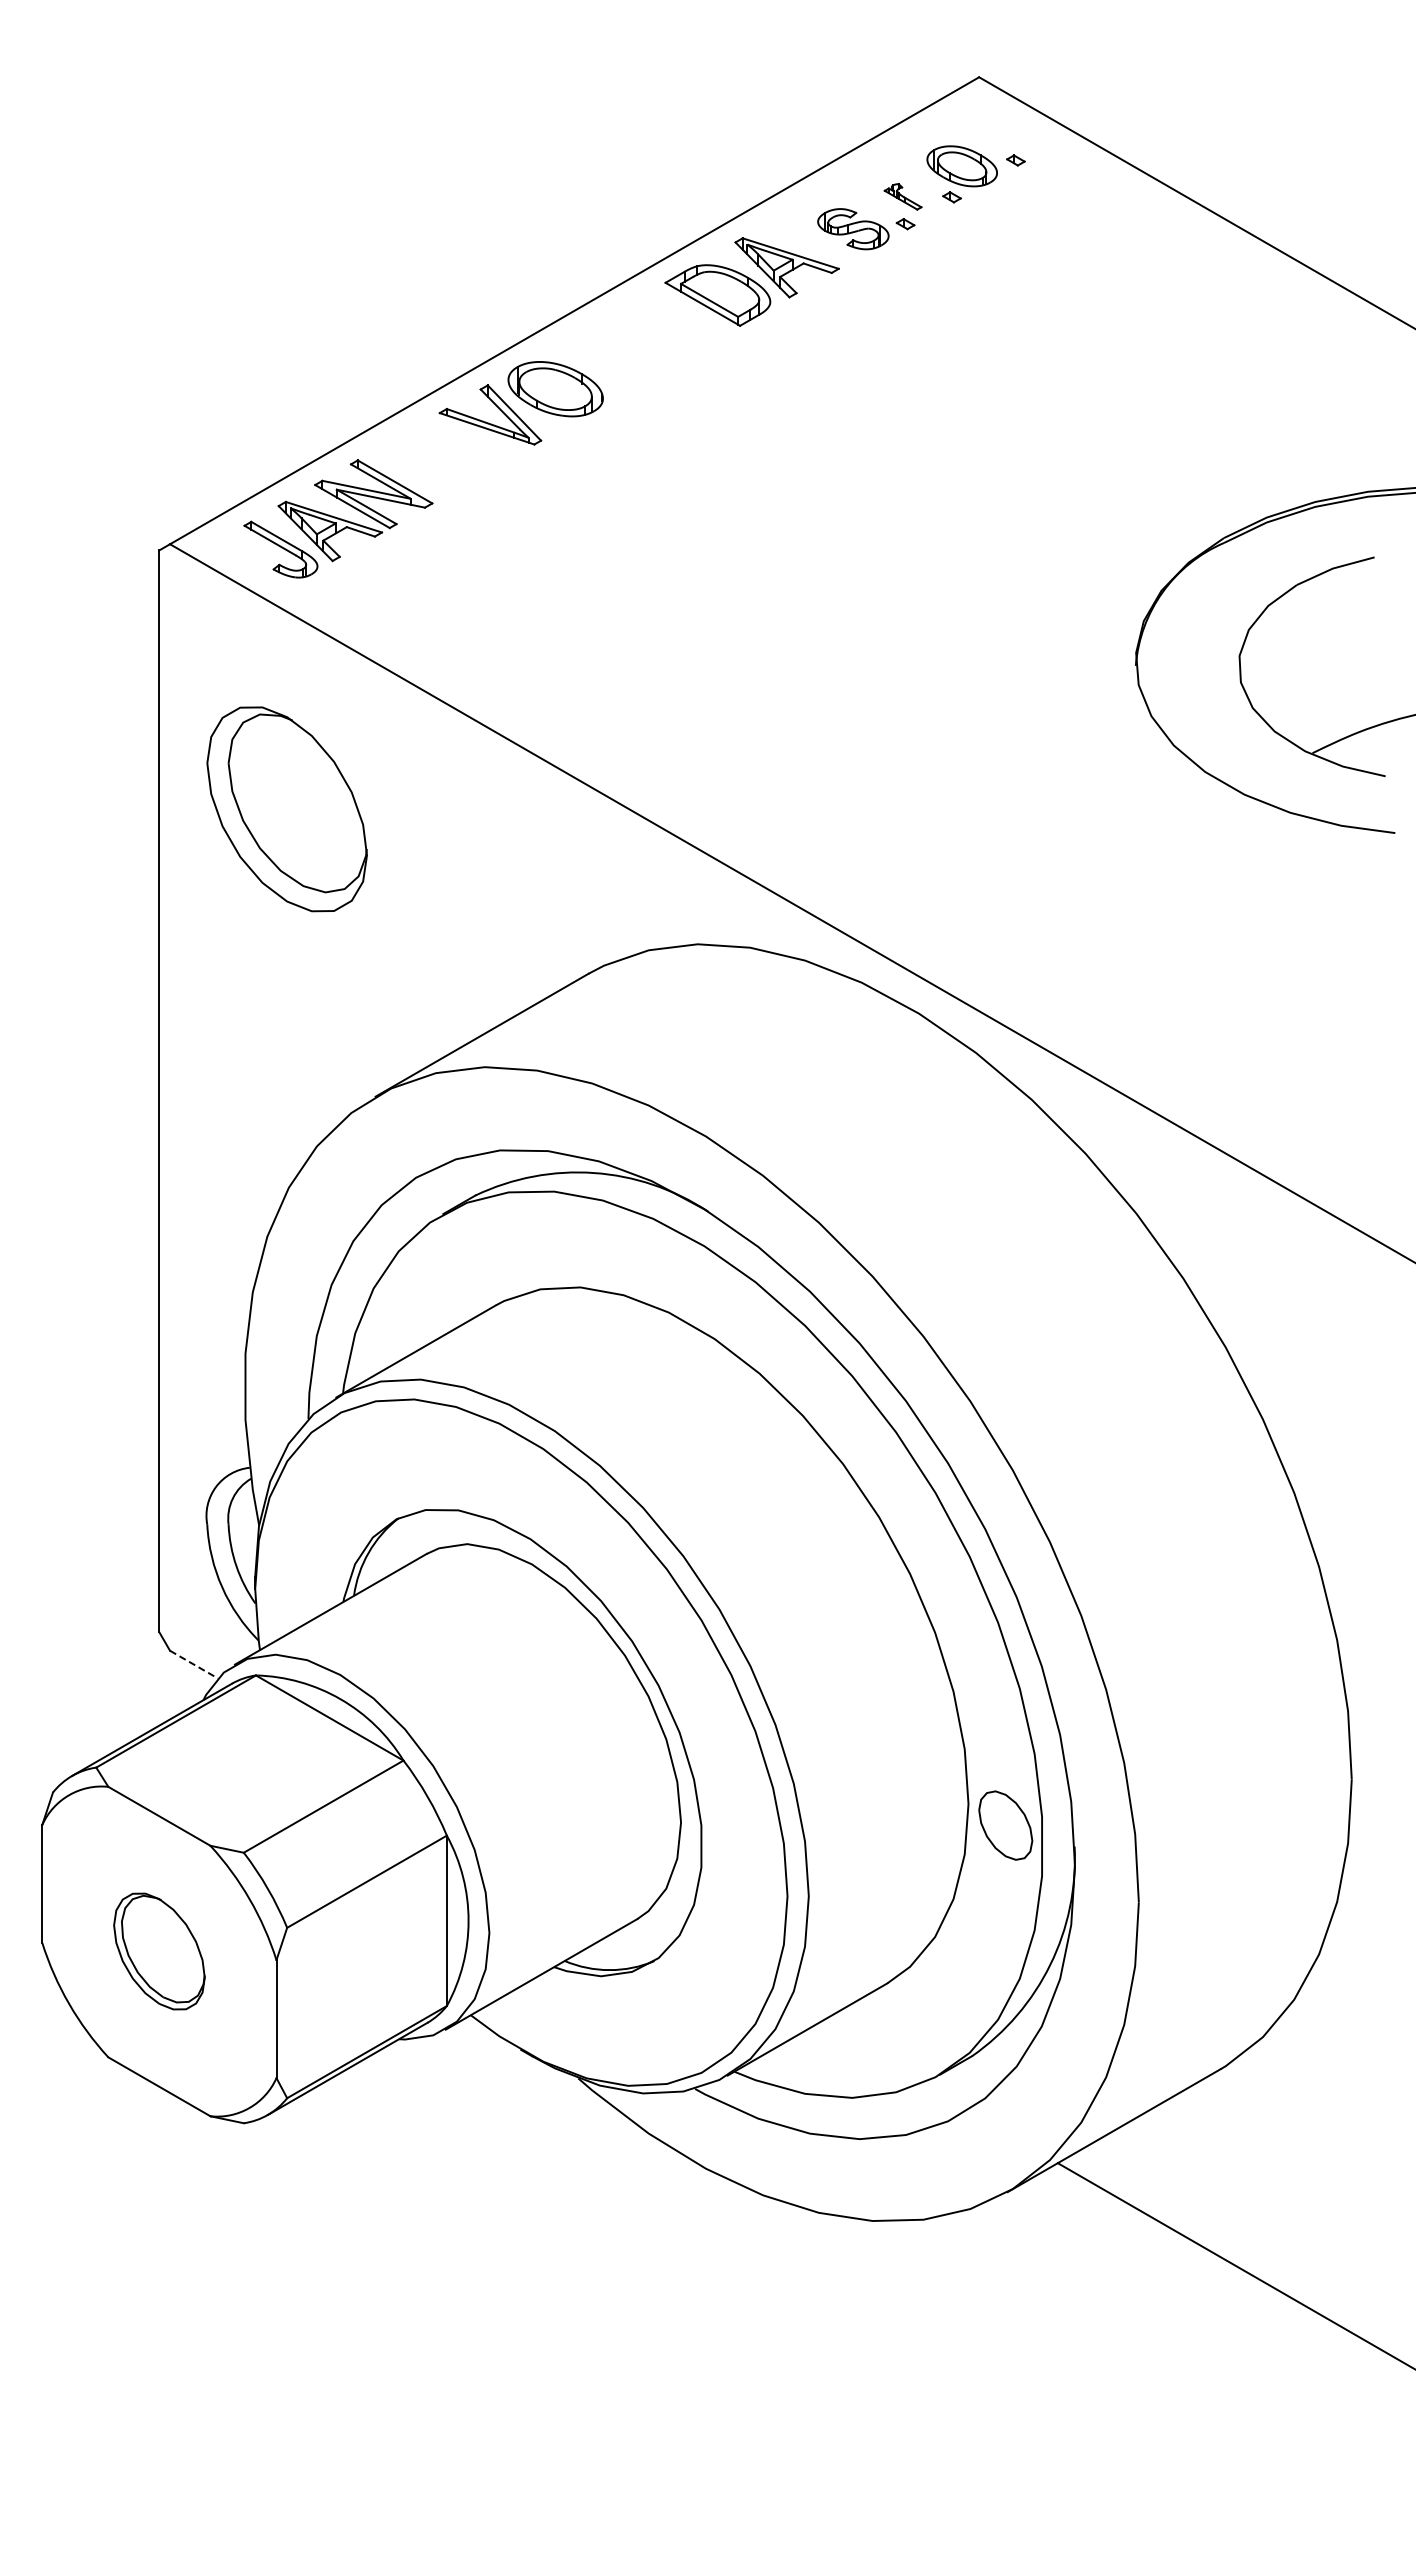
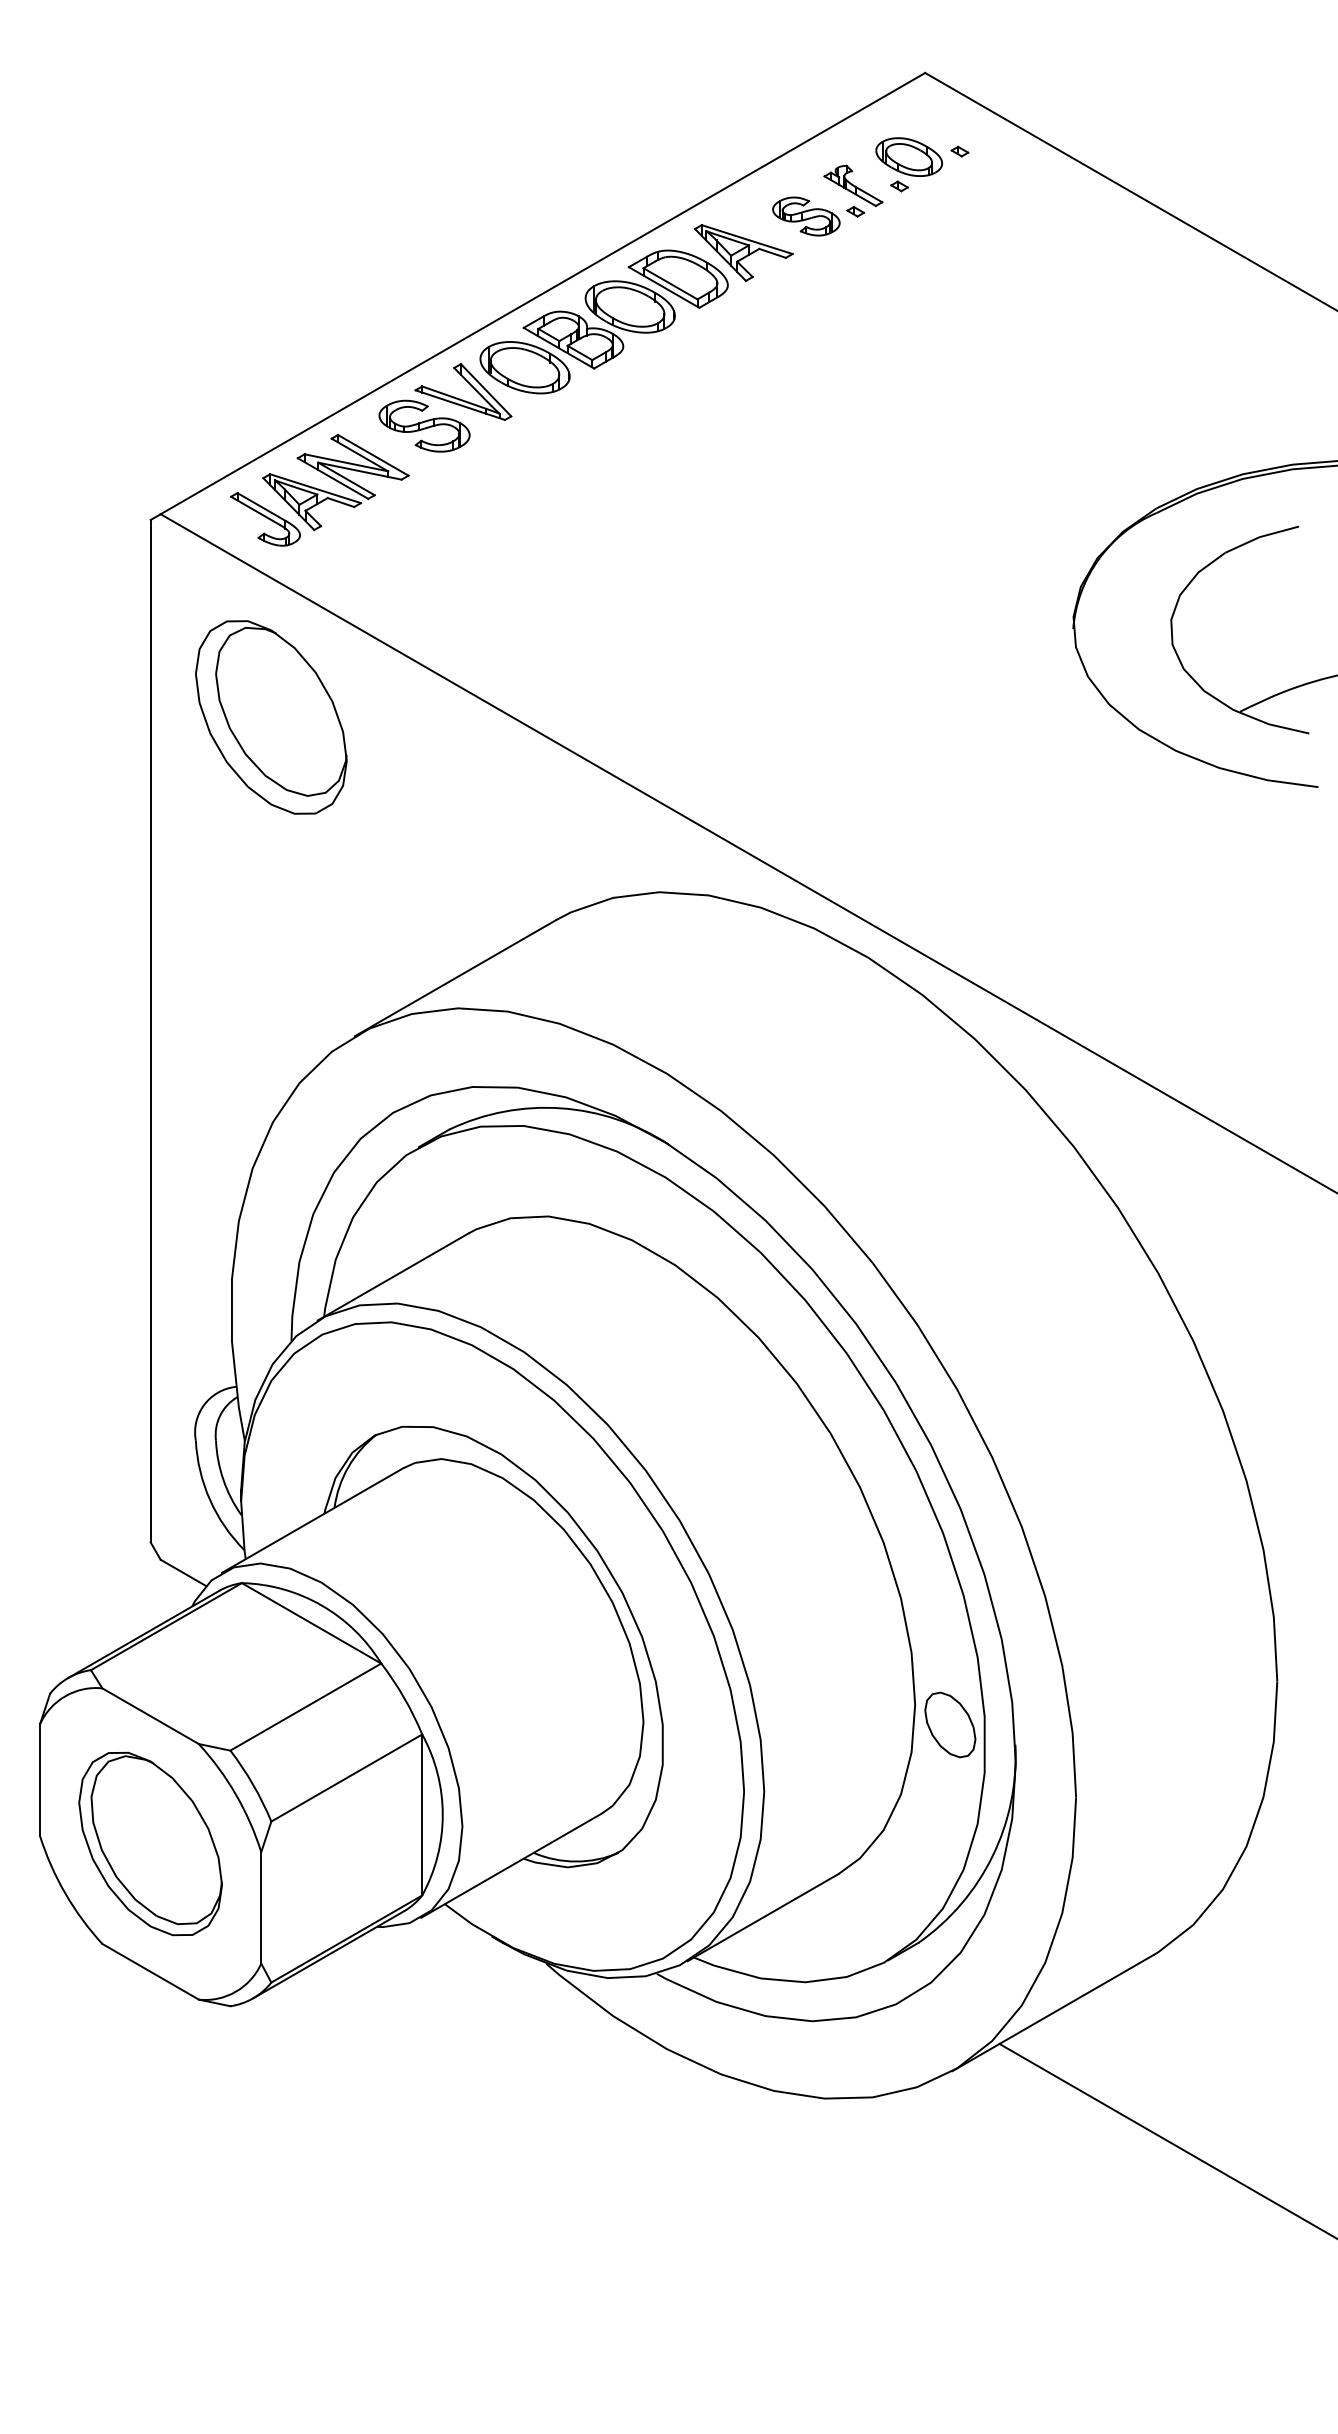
part: (902, 196) -> (852, 185), size x1.67
part: (634, 343) -> (599, 324), added
part: (448, 450) -> (423, 425), added
part: (286, 809) -> (270, 717), moved
line: (193, 1664) -> (182, 1572), dashed -> solid
part: (159, 1951) -> (150, 1843), size x1.67

